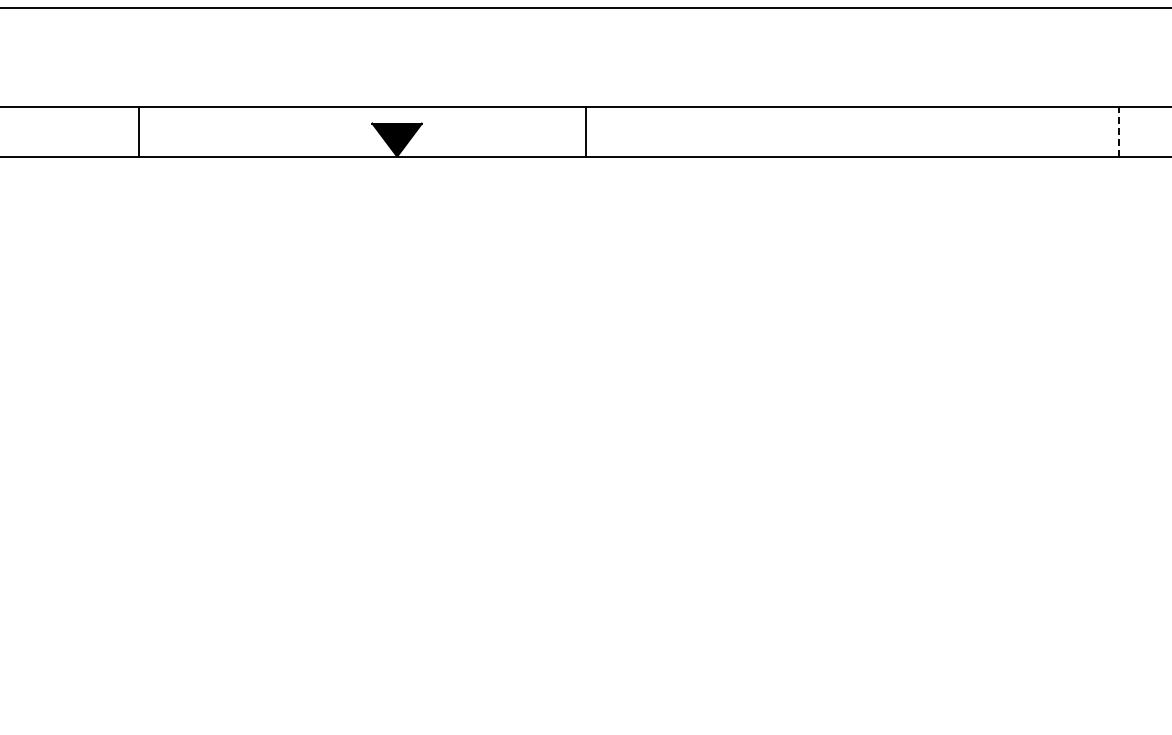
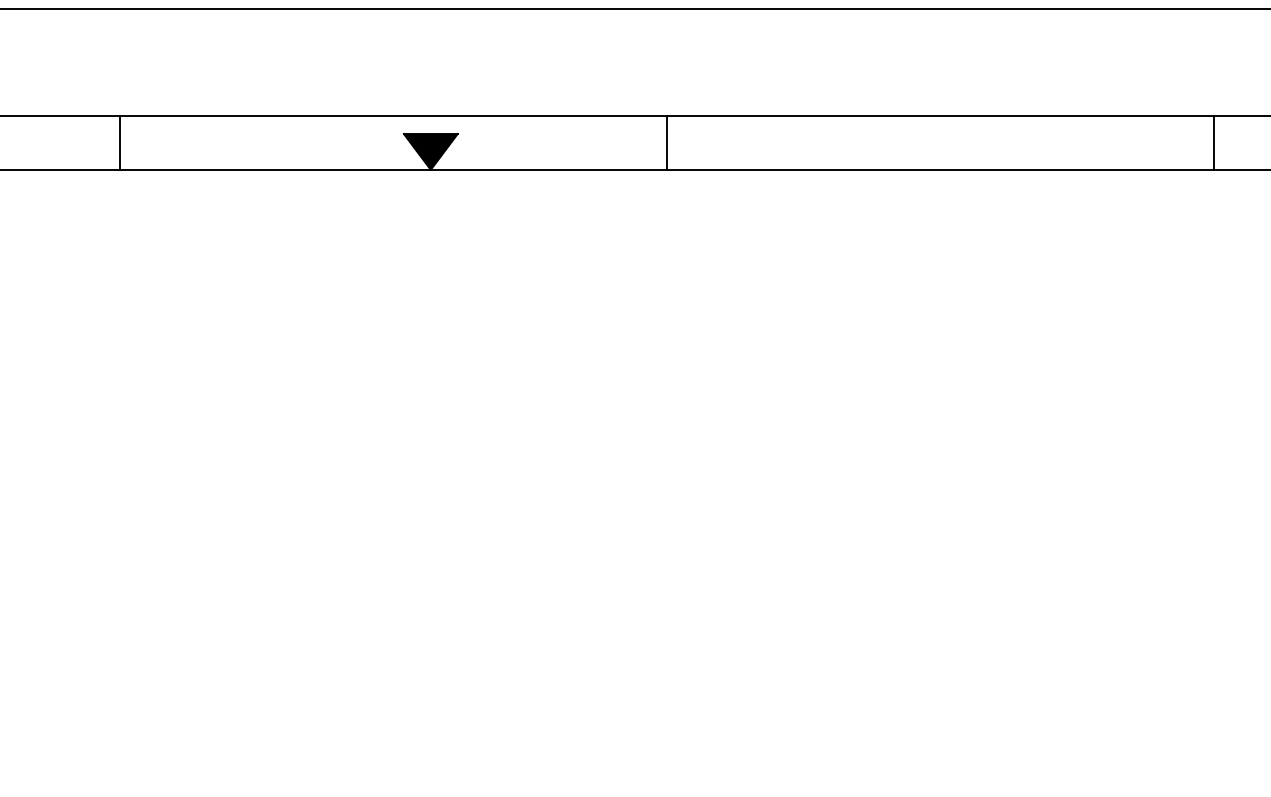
line: (139, 131) -> (120, 142), moved
line: (585, 131) -> (666, 142), moved
line: (1119, 131) -> (1213, 142), dashed -> solid

